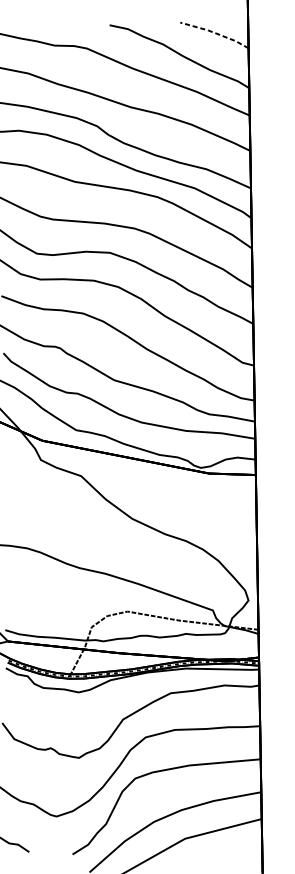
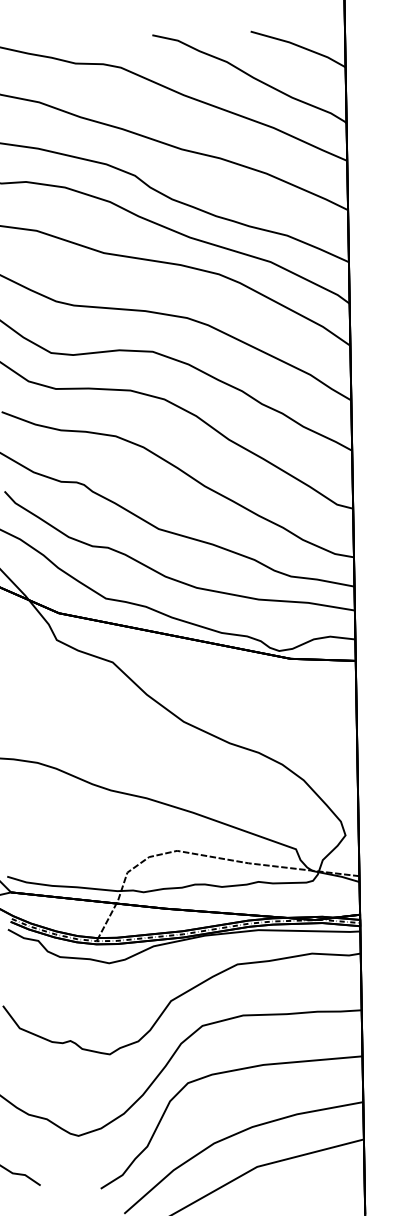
line: (215, 33) -> (299, 46), dashed -> solid

